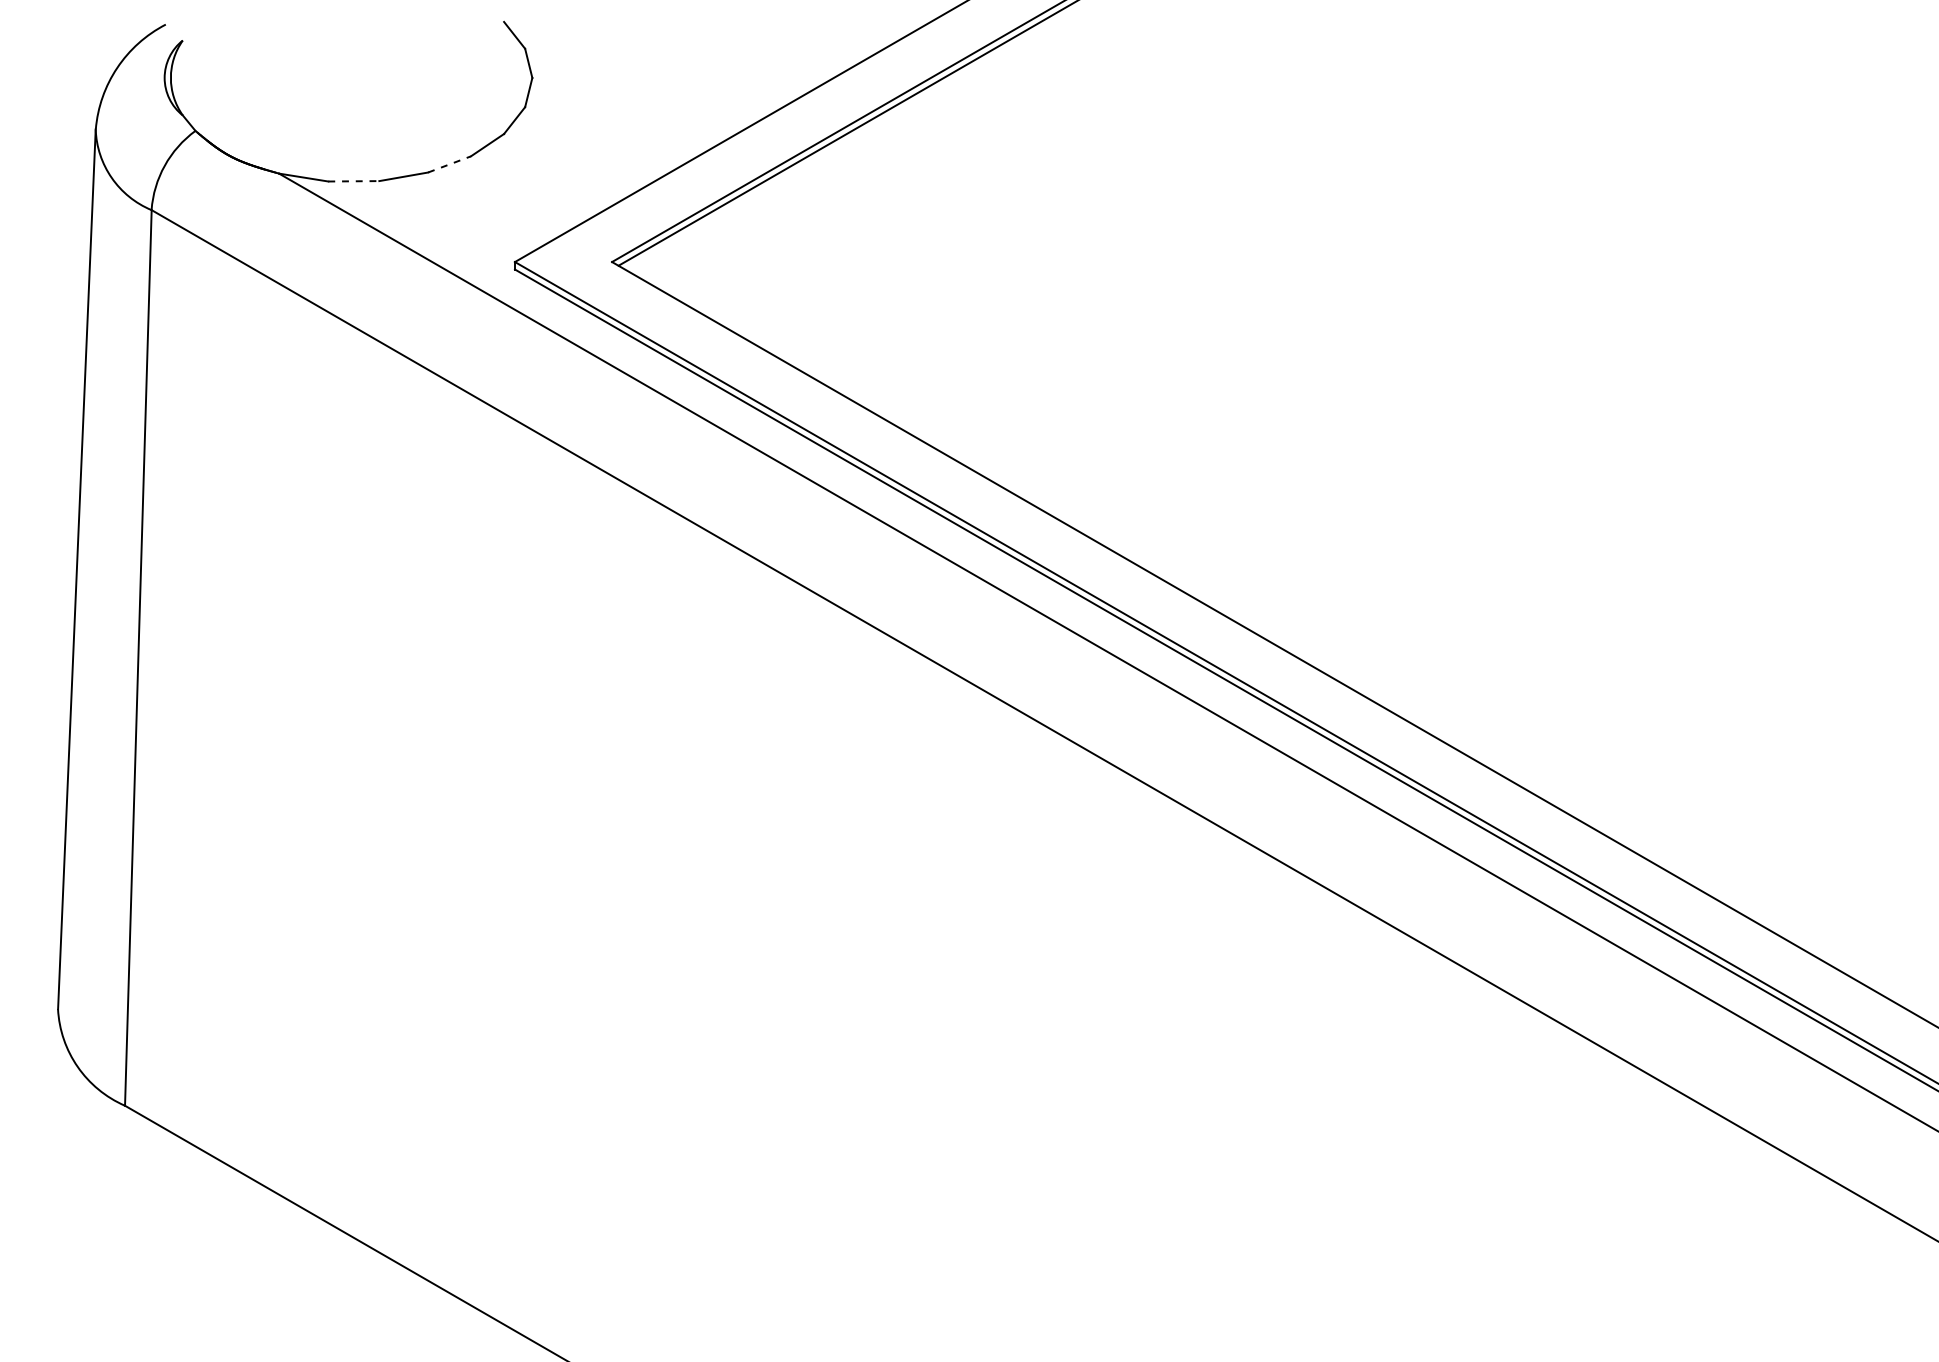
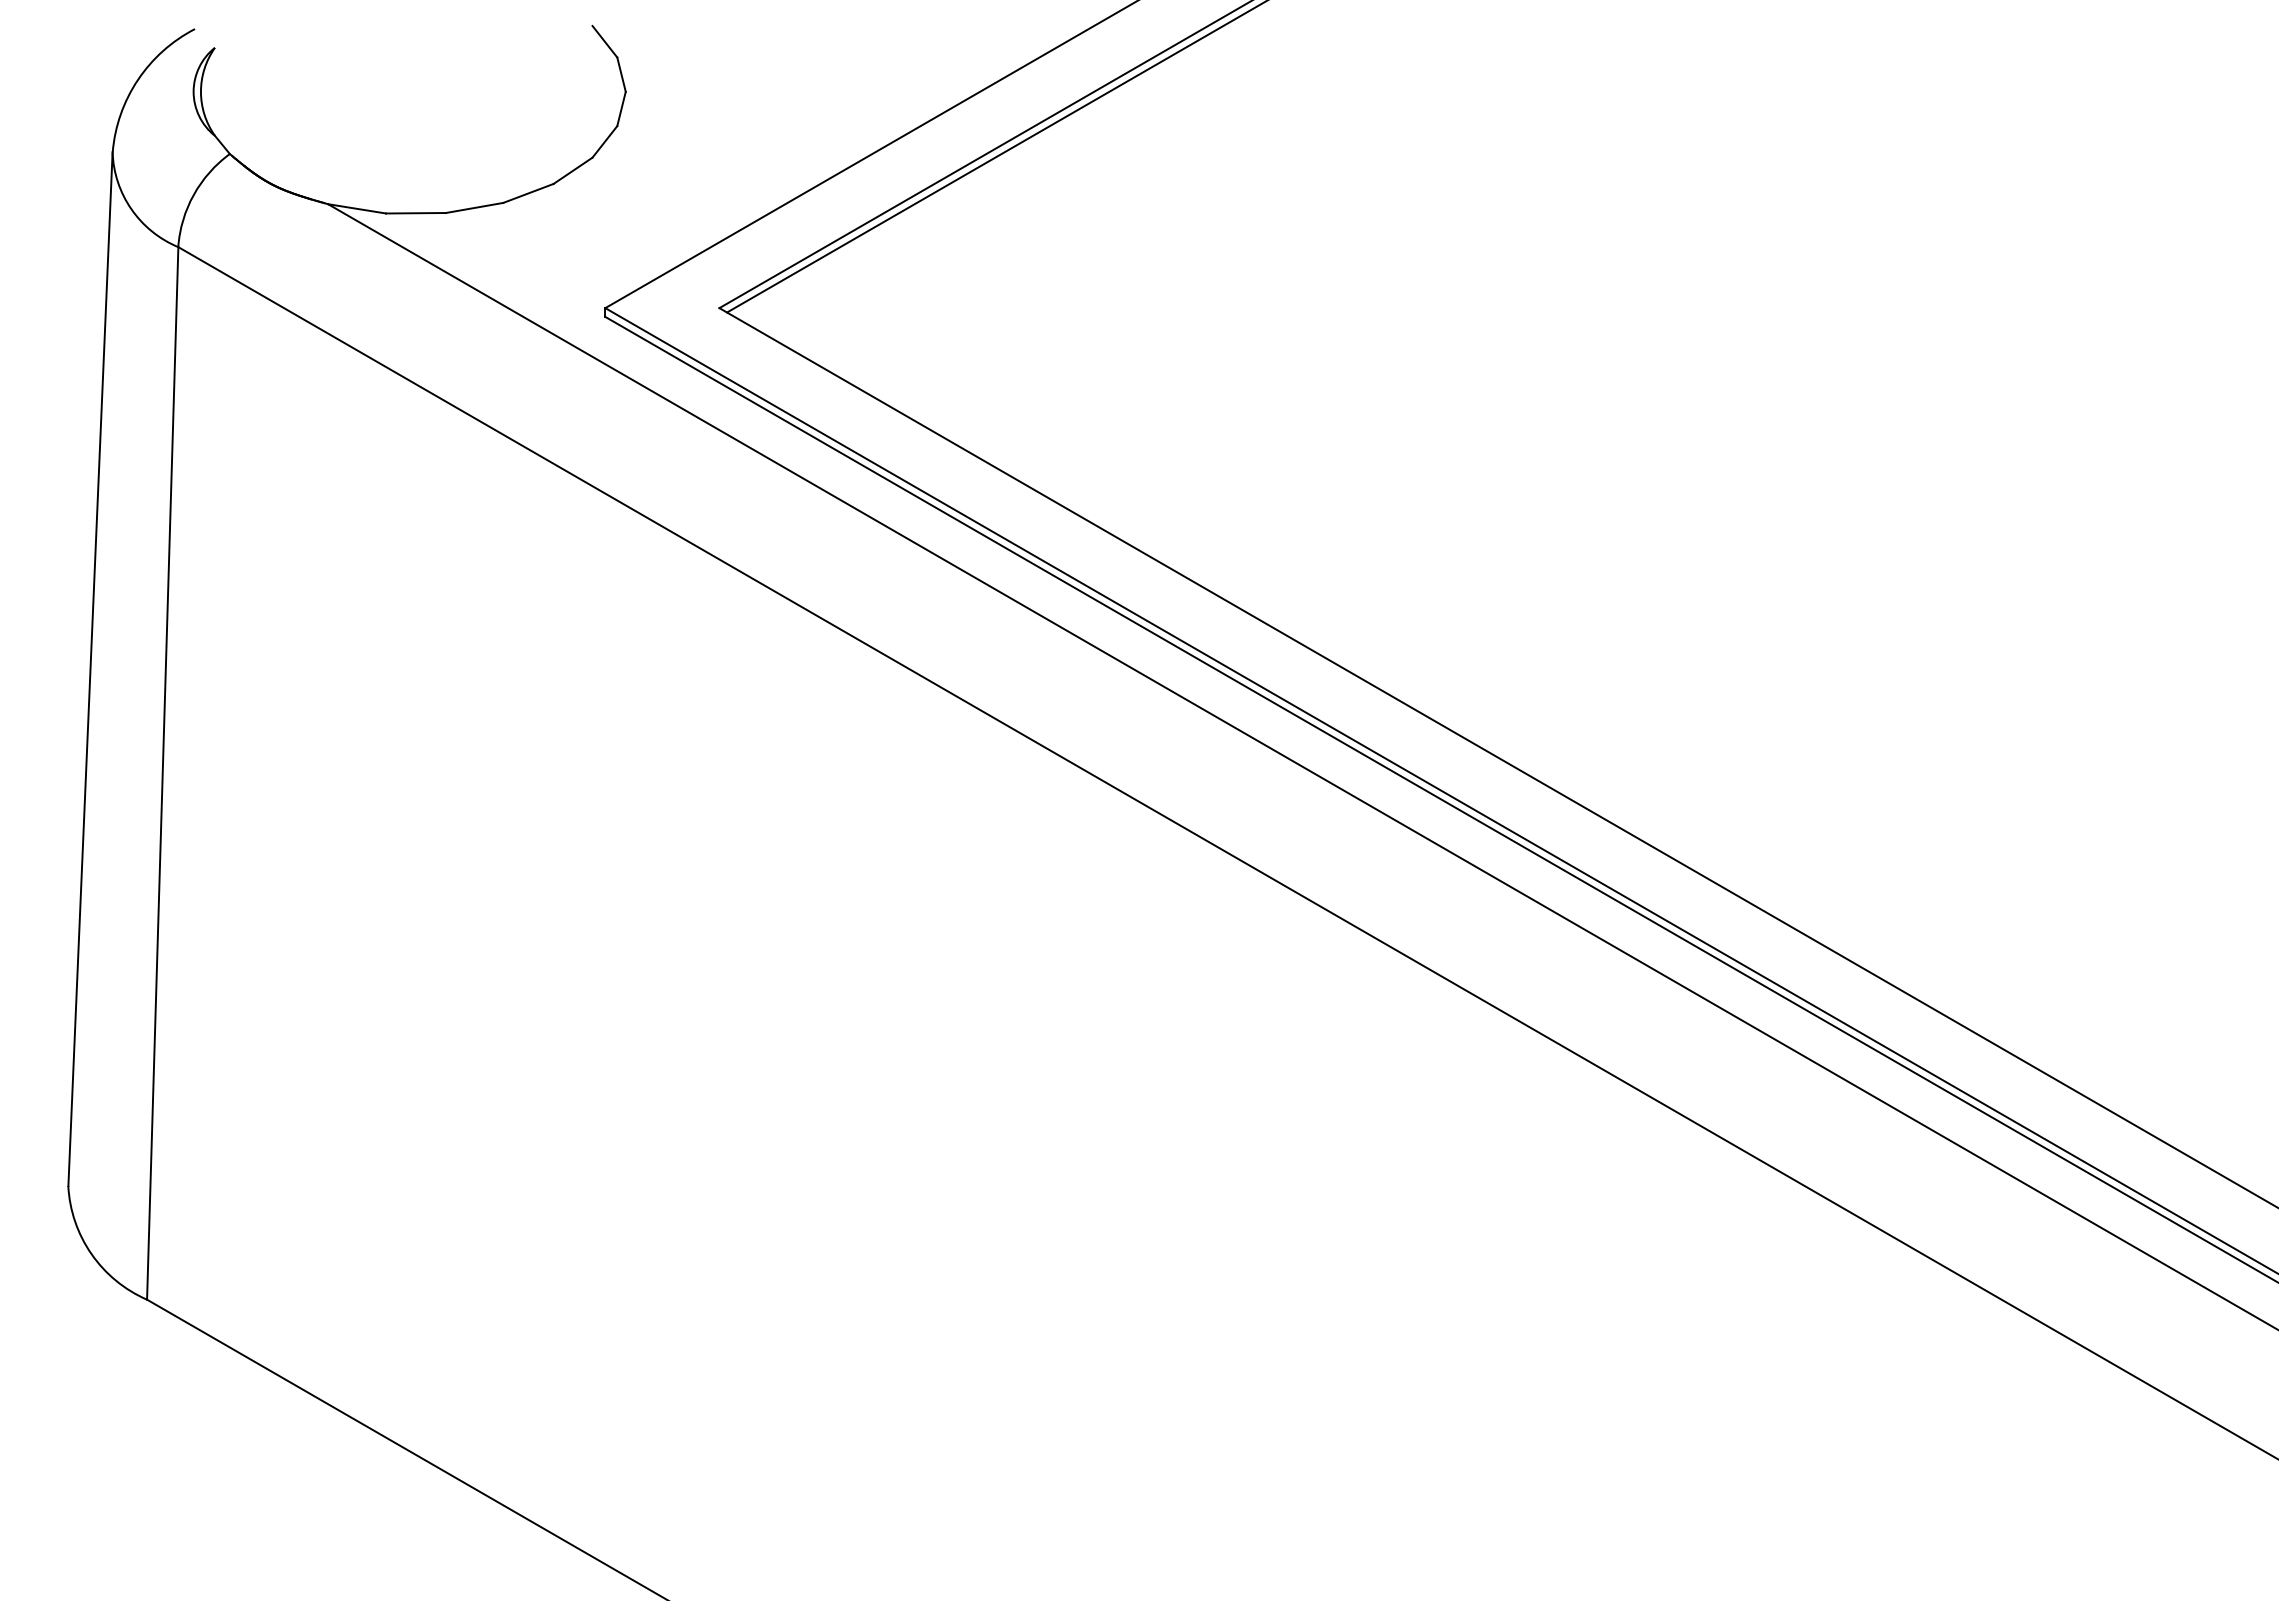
line: (449, 164) -> (528, 193), dashed -> solid
line: (353, 181) -> (415, 213), dashed -> solid

